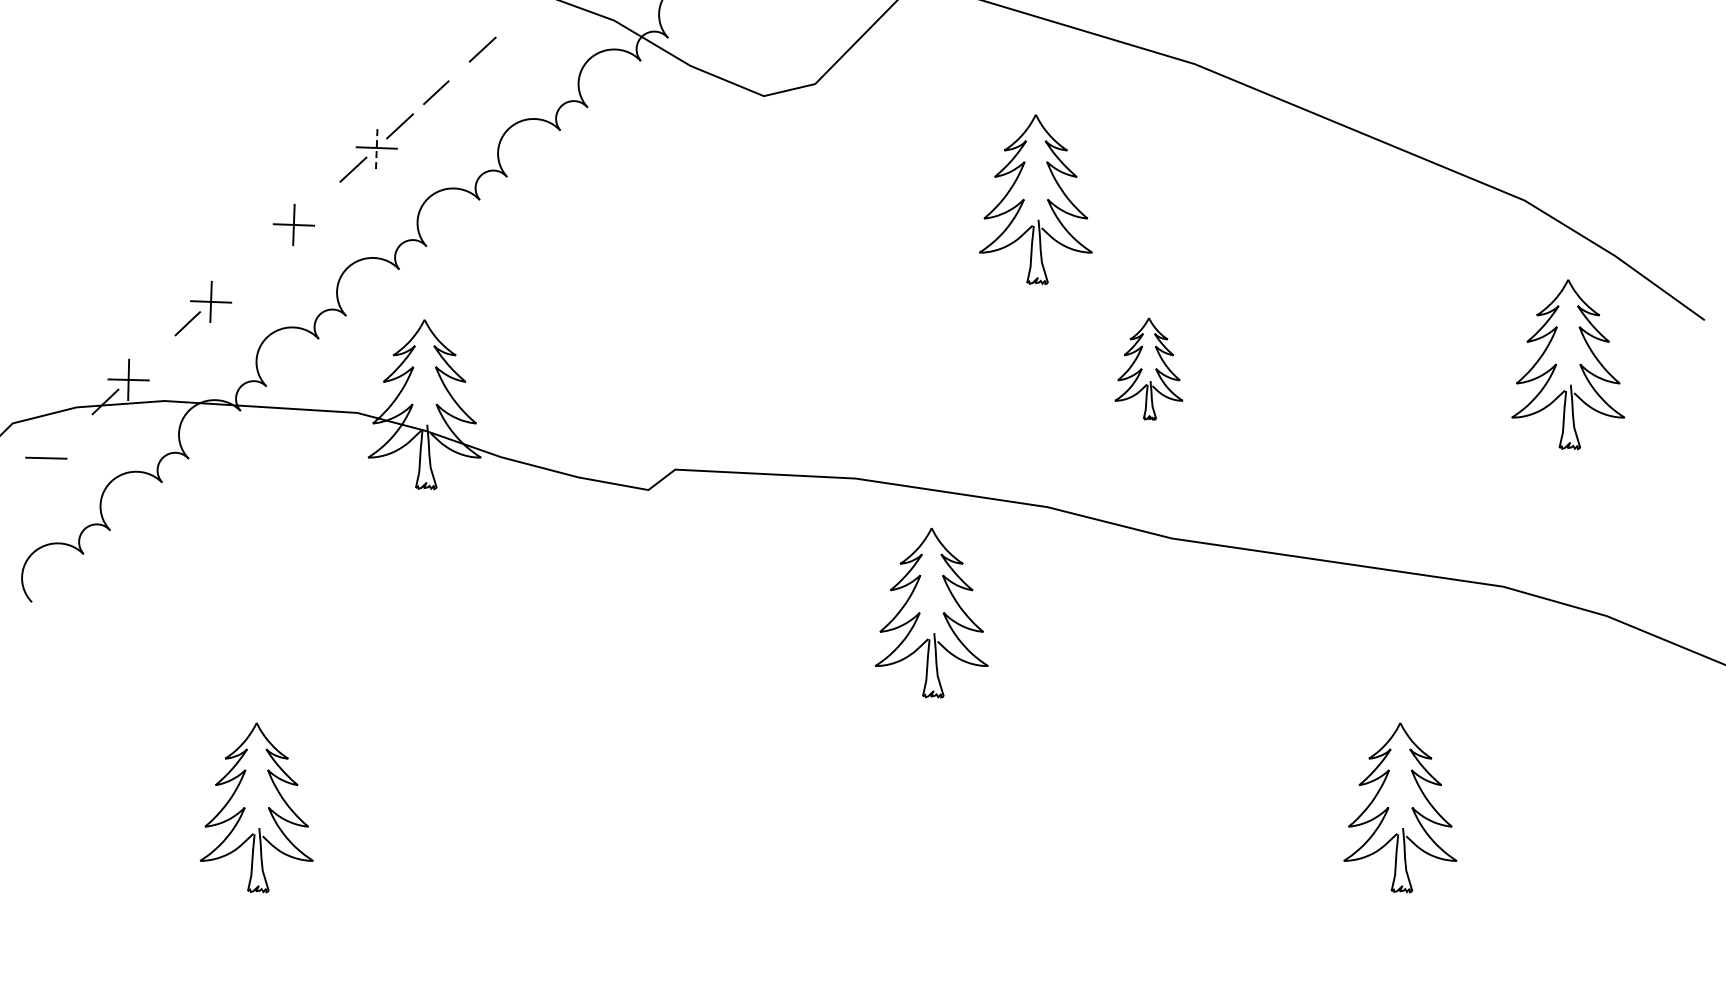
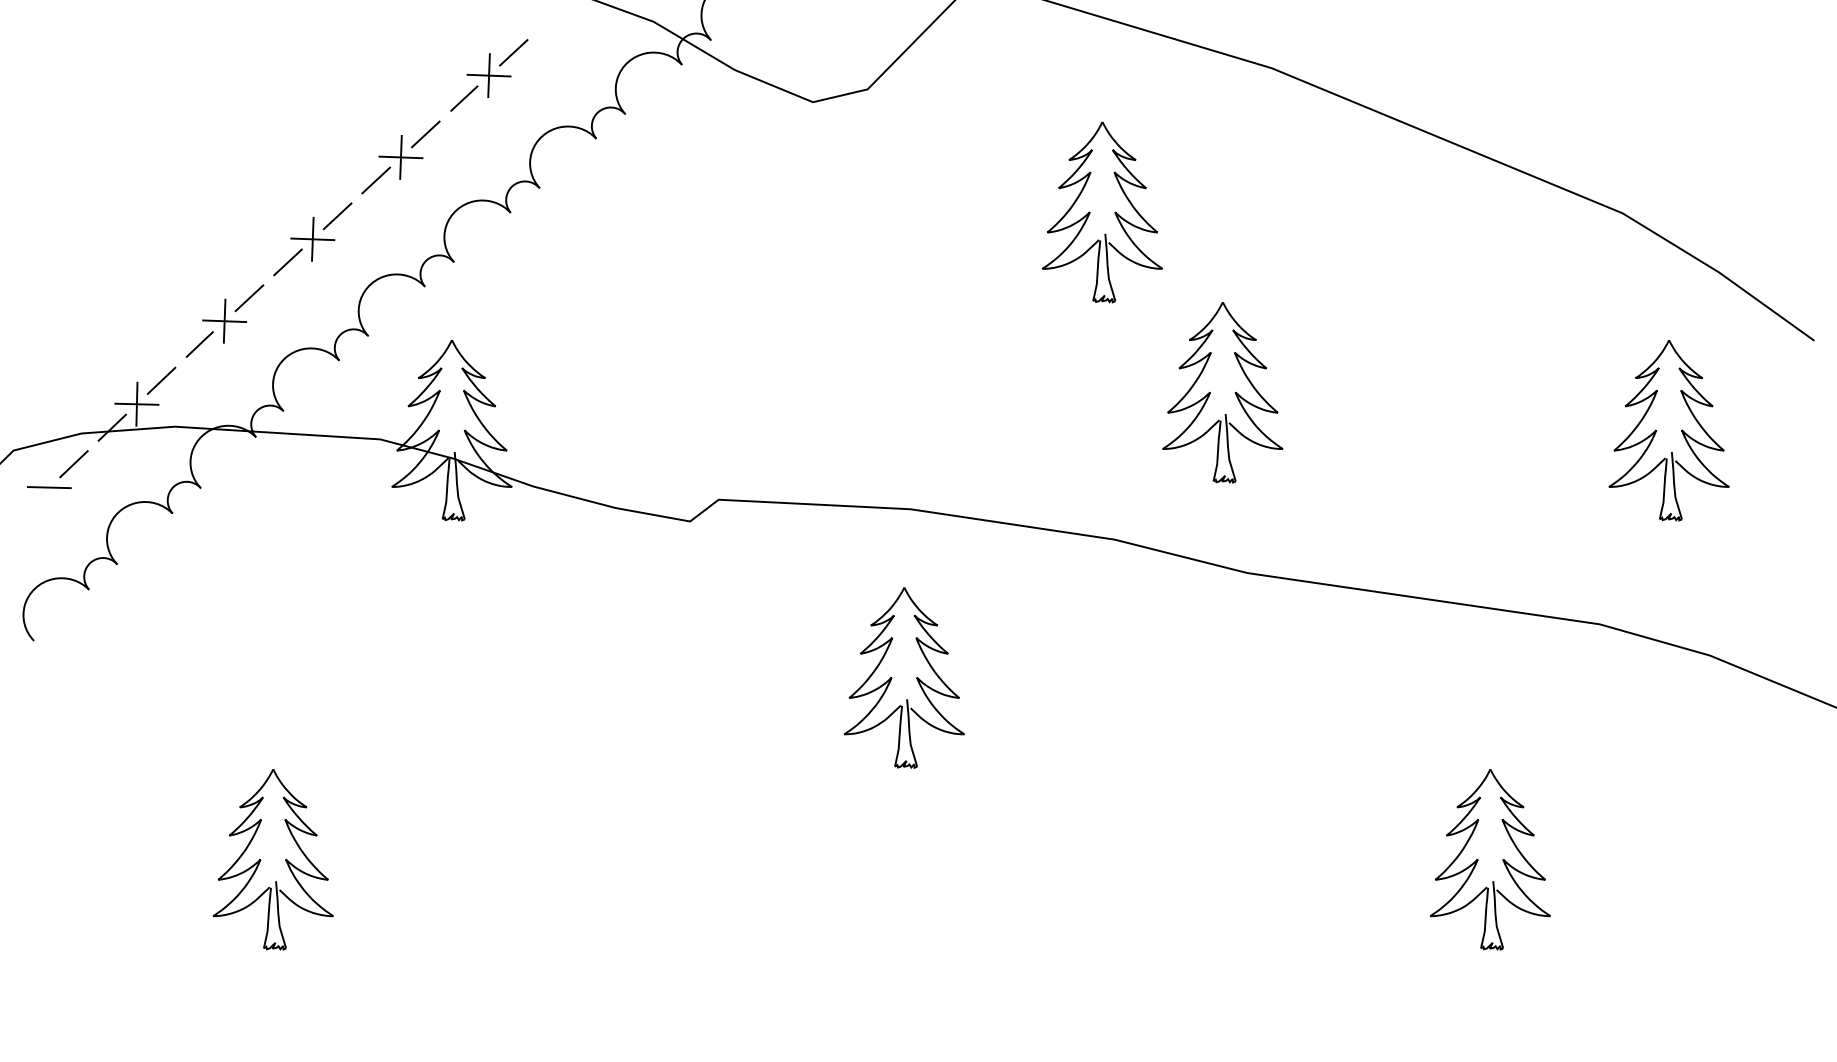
part: (459, 71) -> (489, 76), added
line: (376, 147) -> (400, 156), dashed -> solid
line: (317, 203) -> (337, 216), added
line: (270, 246) -> (287, 262), added
line: (234, 280) -> (249, 298), added
line: (151, 357) -> (161, 380), added
part: (1568, 364) -> (1669, 430), moved
part: (1148, 368) -> (1222, 392), size x1.67
line: (69, 436) -> (73, 464), added
part: (931, 613) -> (904, 678), moved

